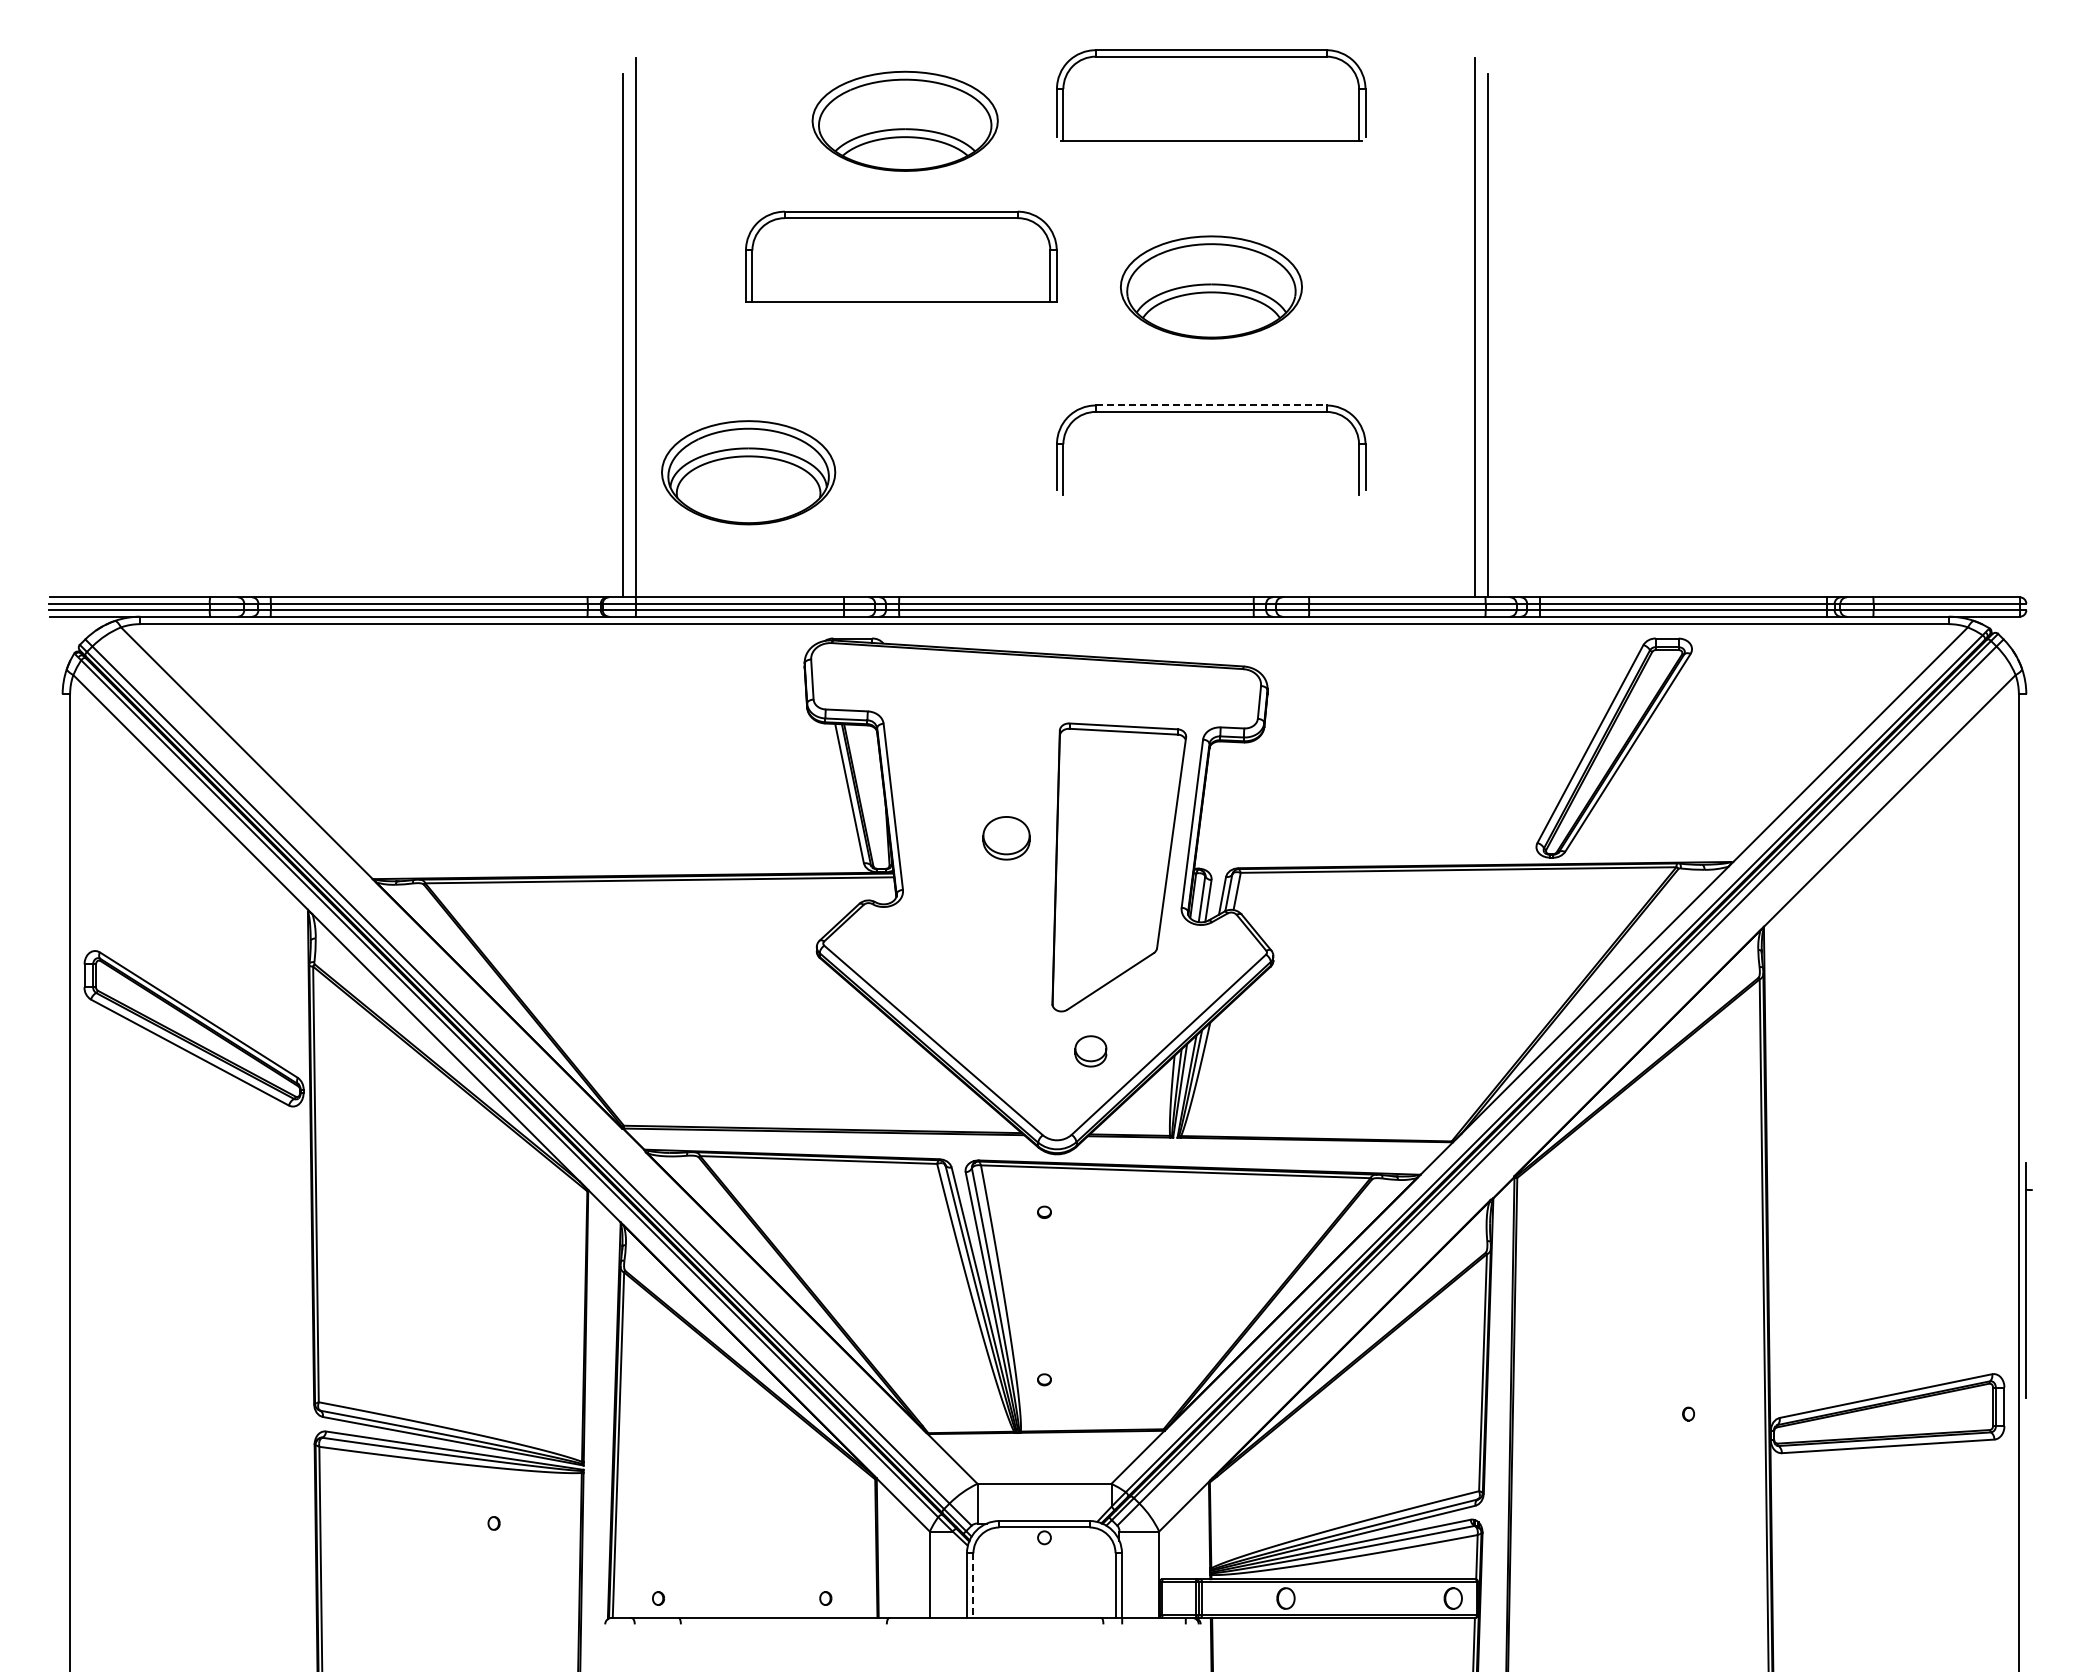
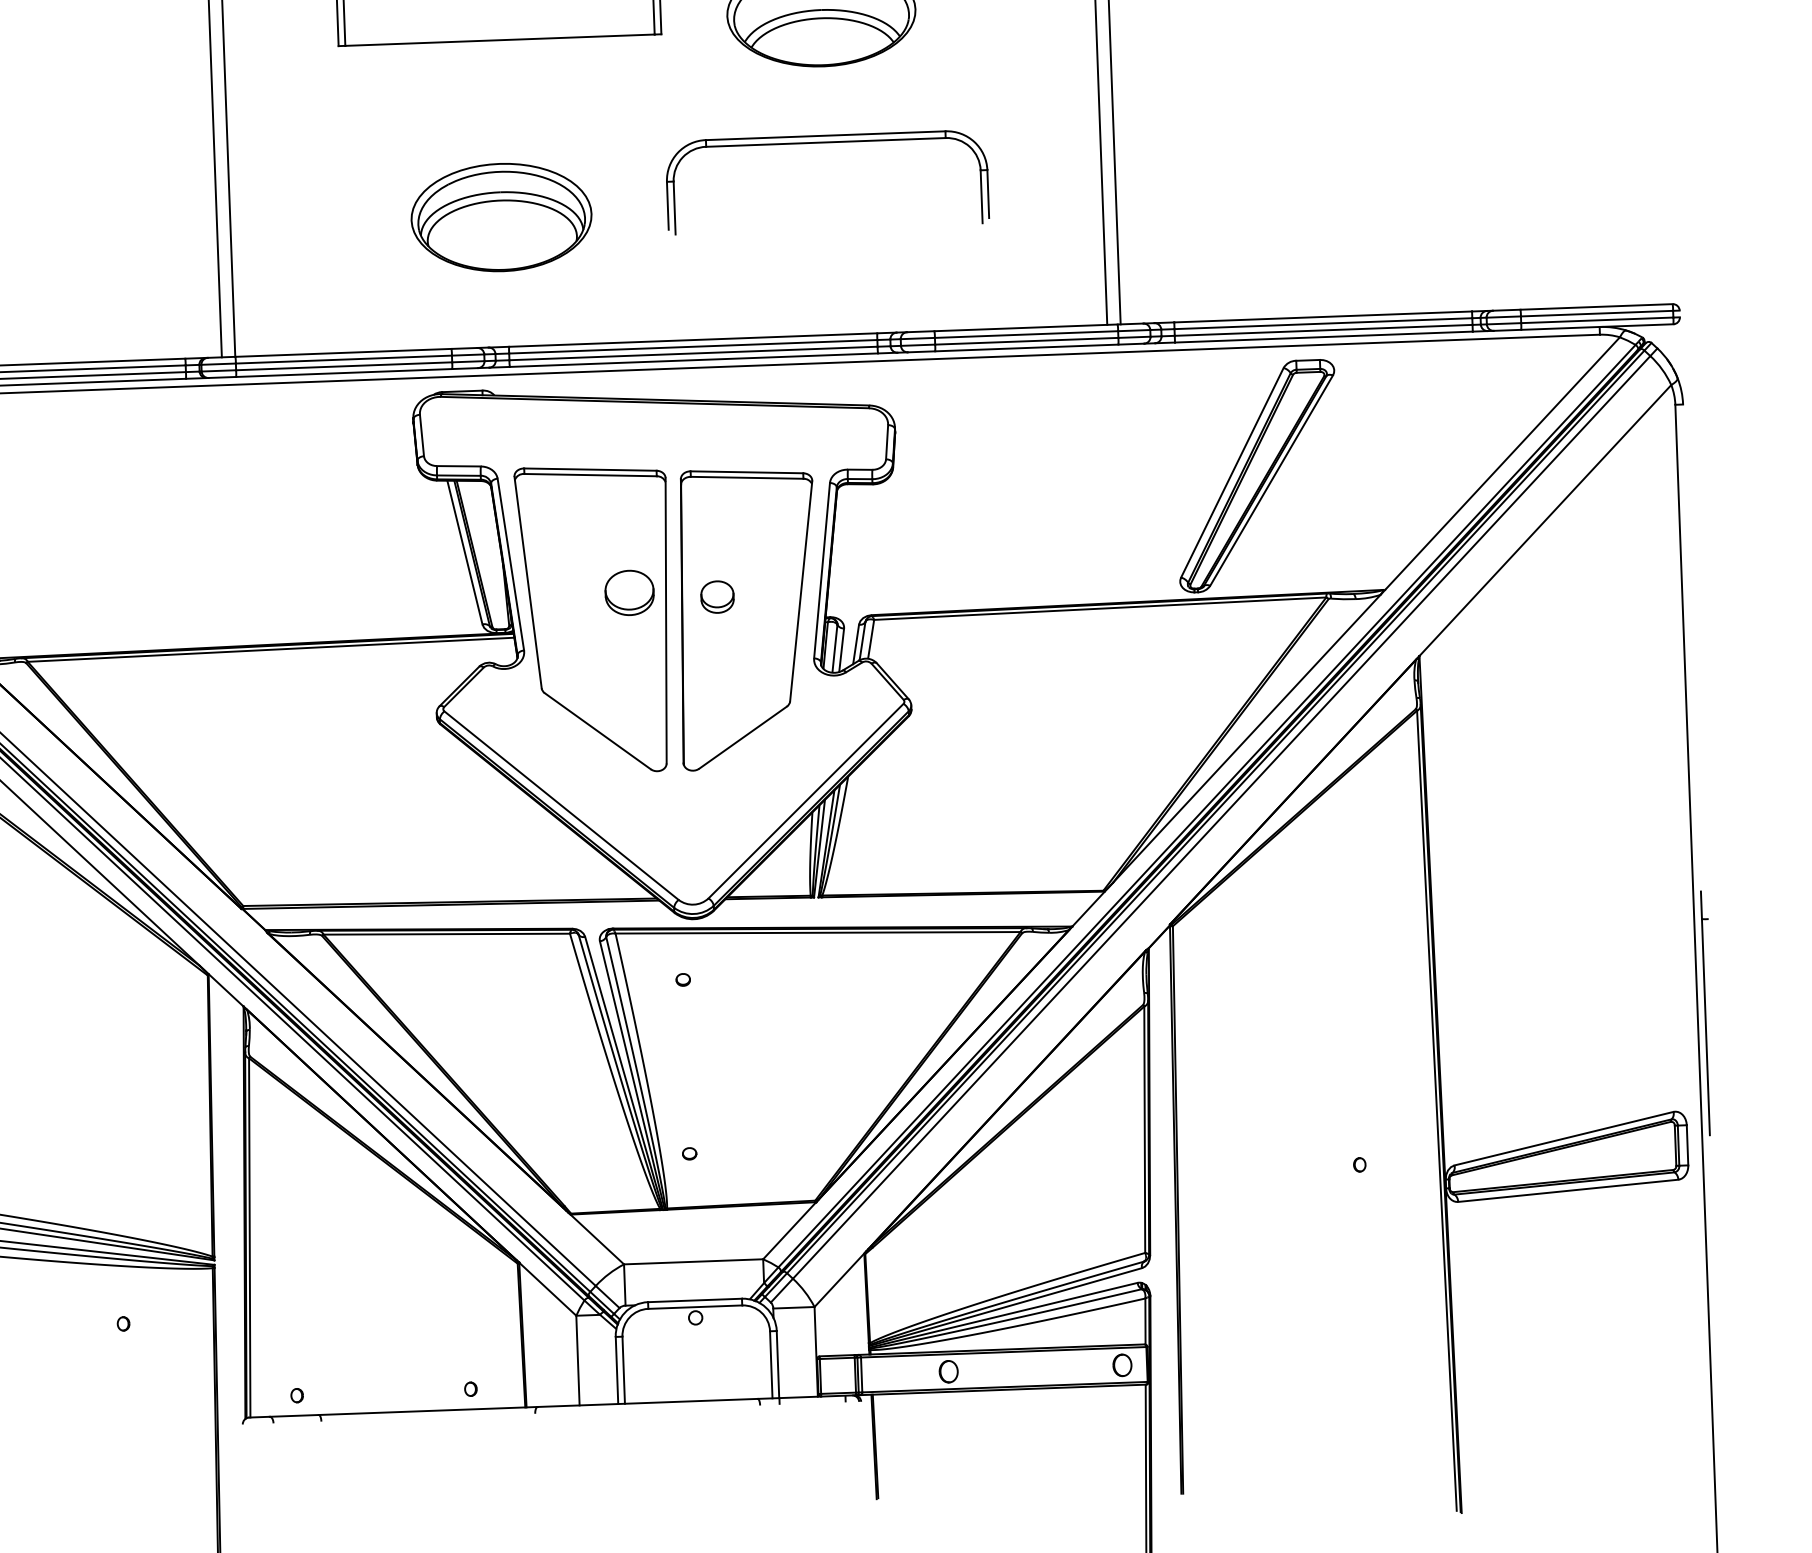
line: (1211, 405) -> (825, 135), dashed -> solid
part: (748, 472) -> (501, 217), moved
part: (972, 862) -> (595, 619), added
part: (1090, 1051) -> (717, 597), moved
line: (973, 1586) -> (623, 1371), dashed -> solid

